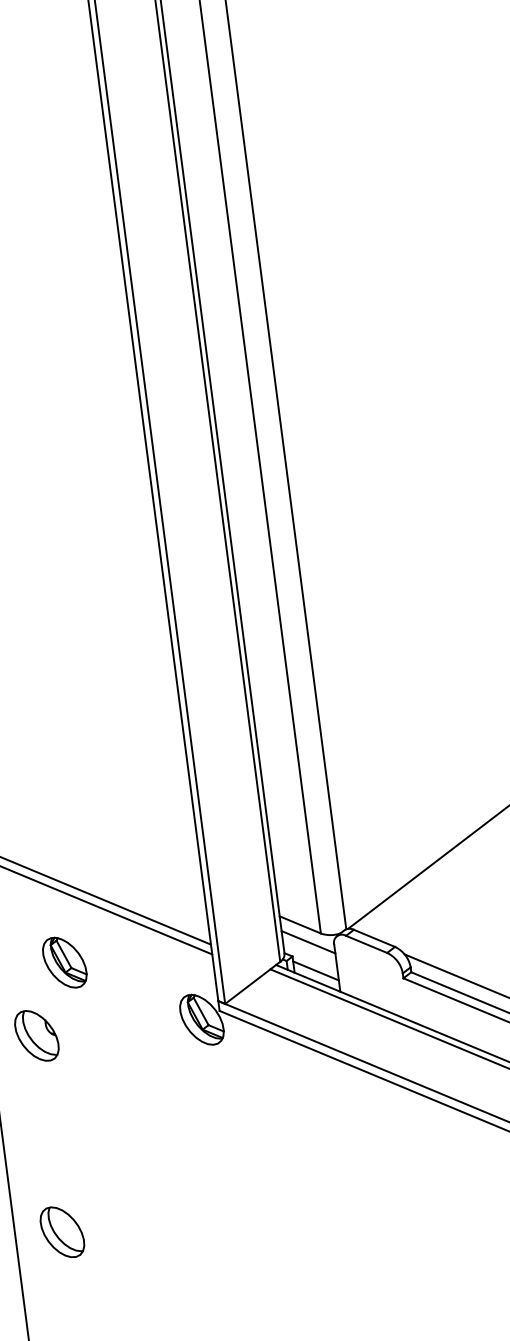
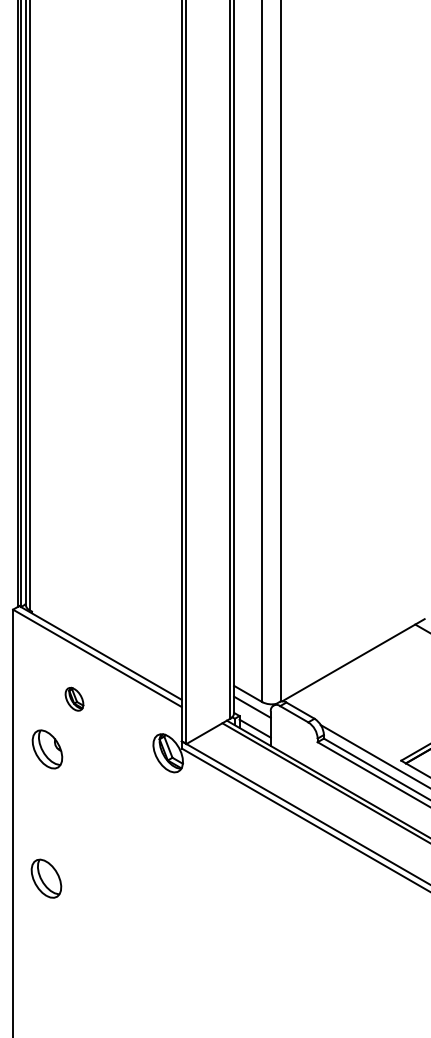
part: (64, 963) -> (74, 699), size x0.6
part: (62, 1231) -> (46, 878), moved

